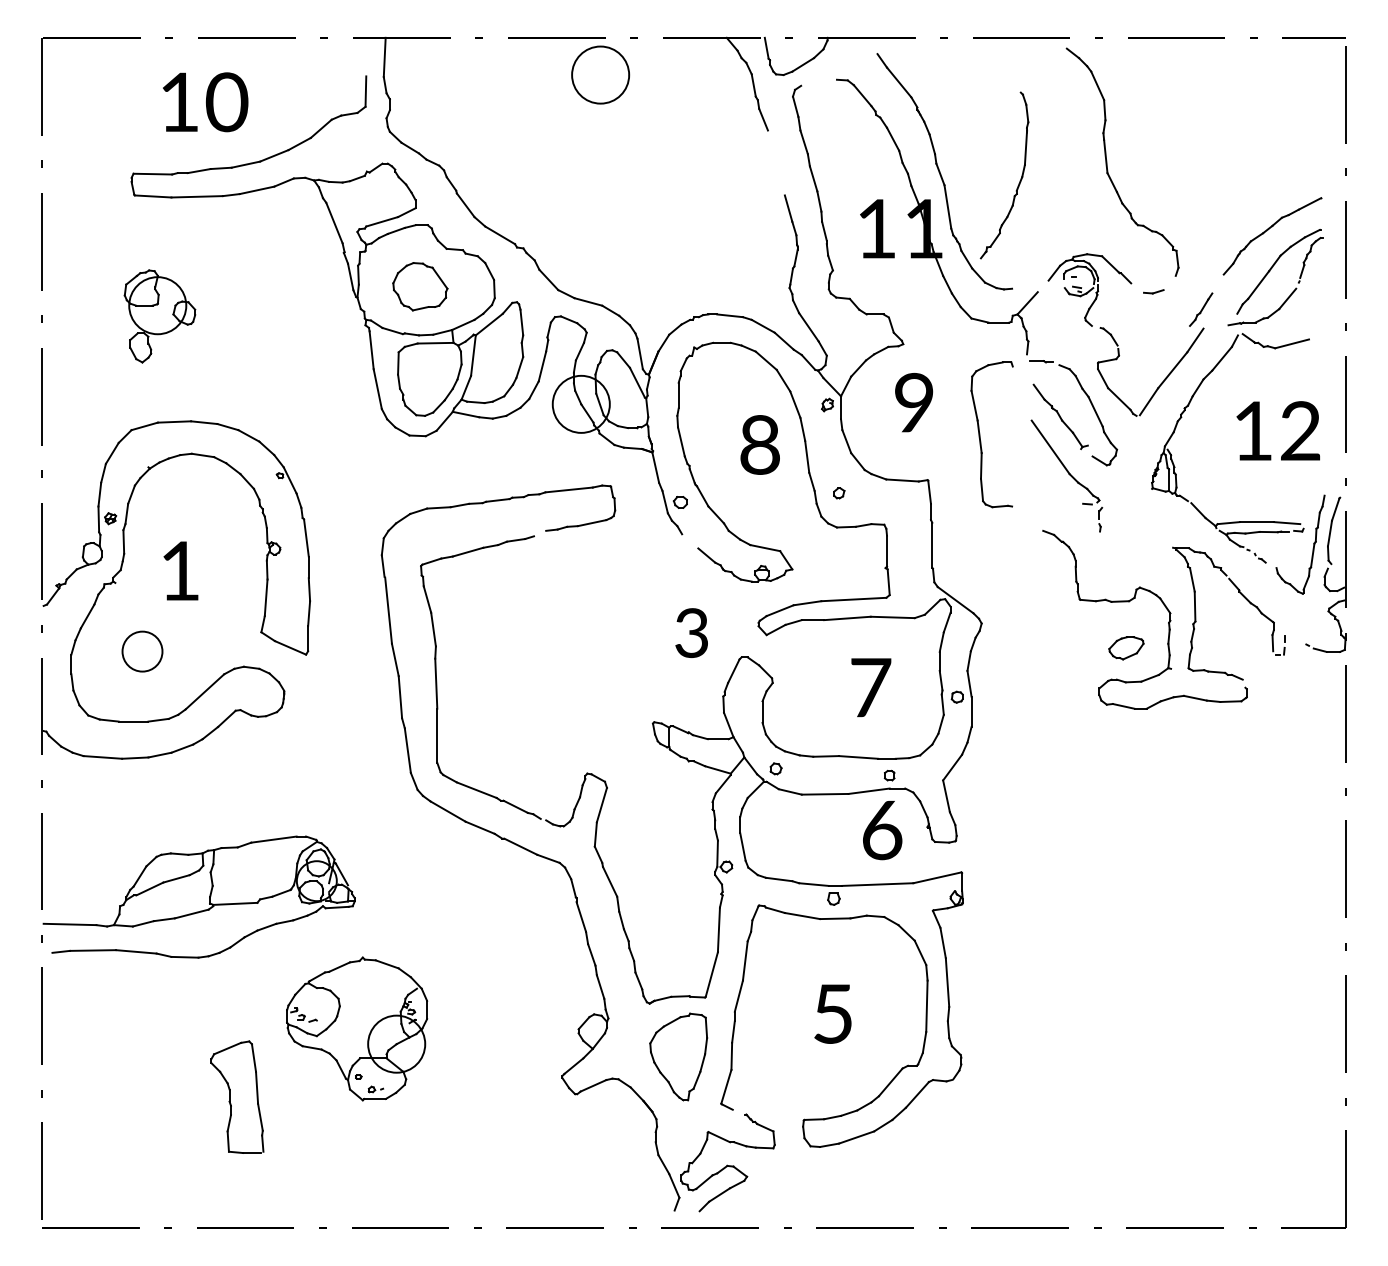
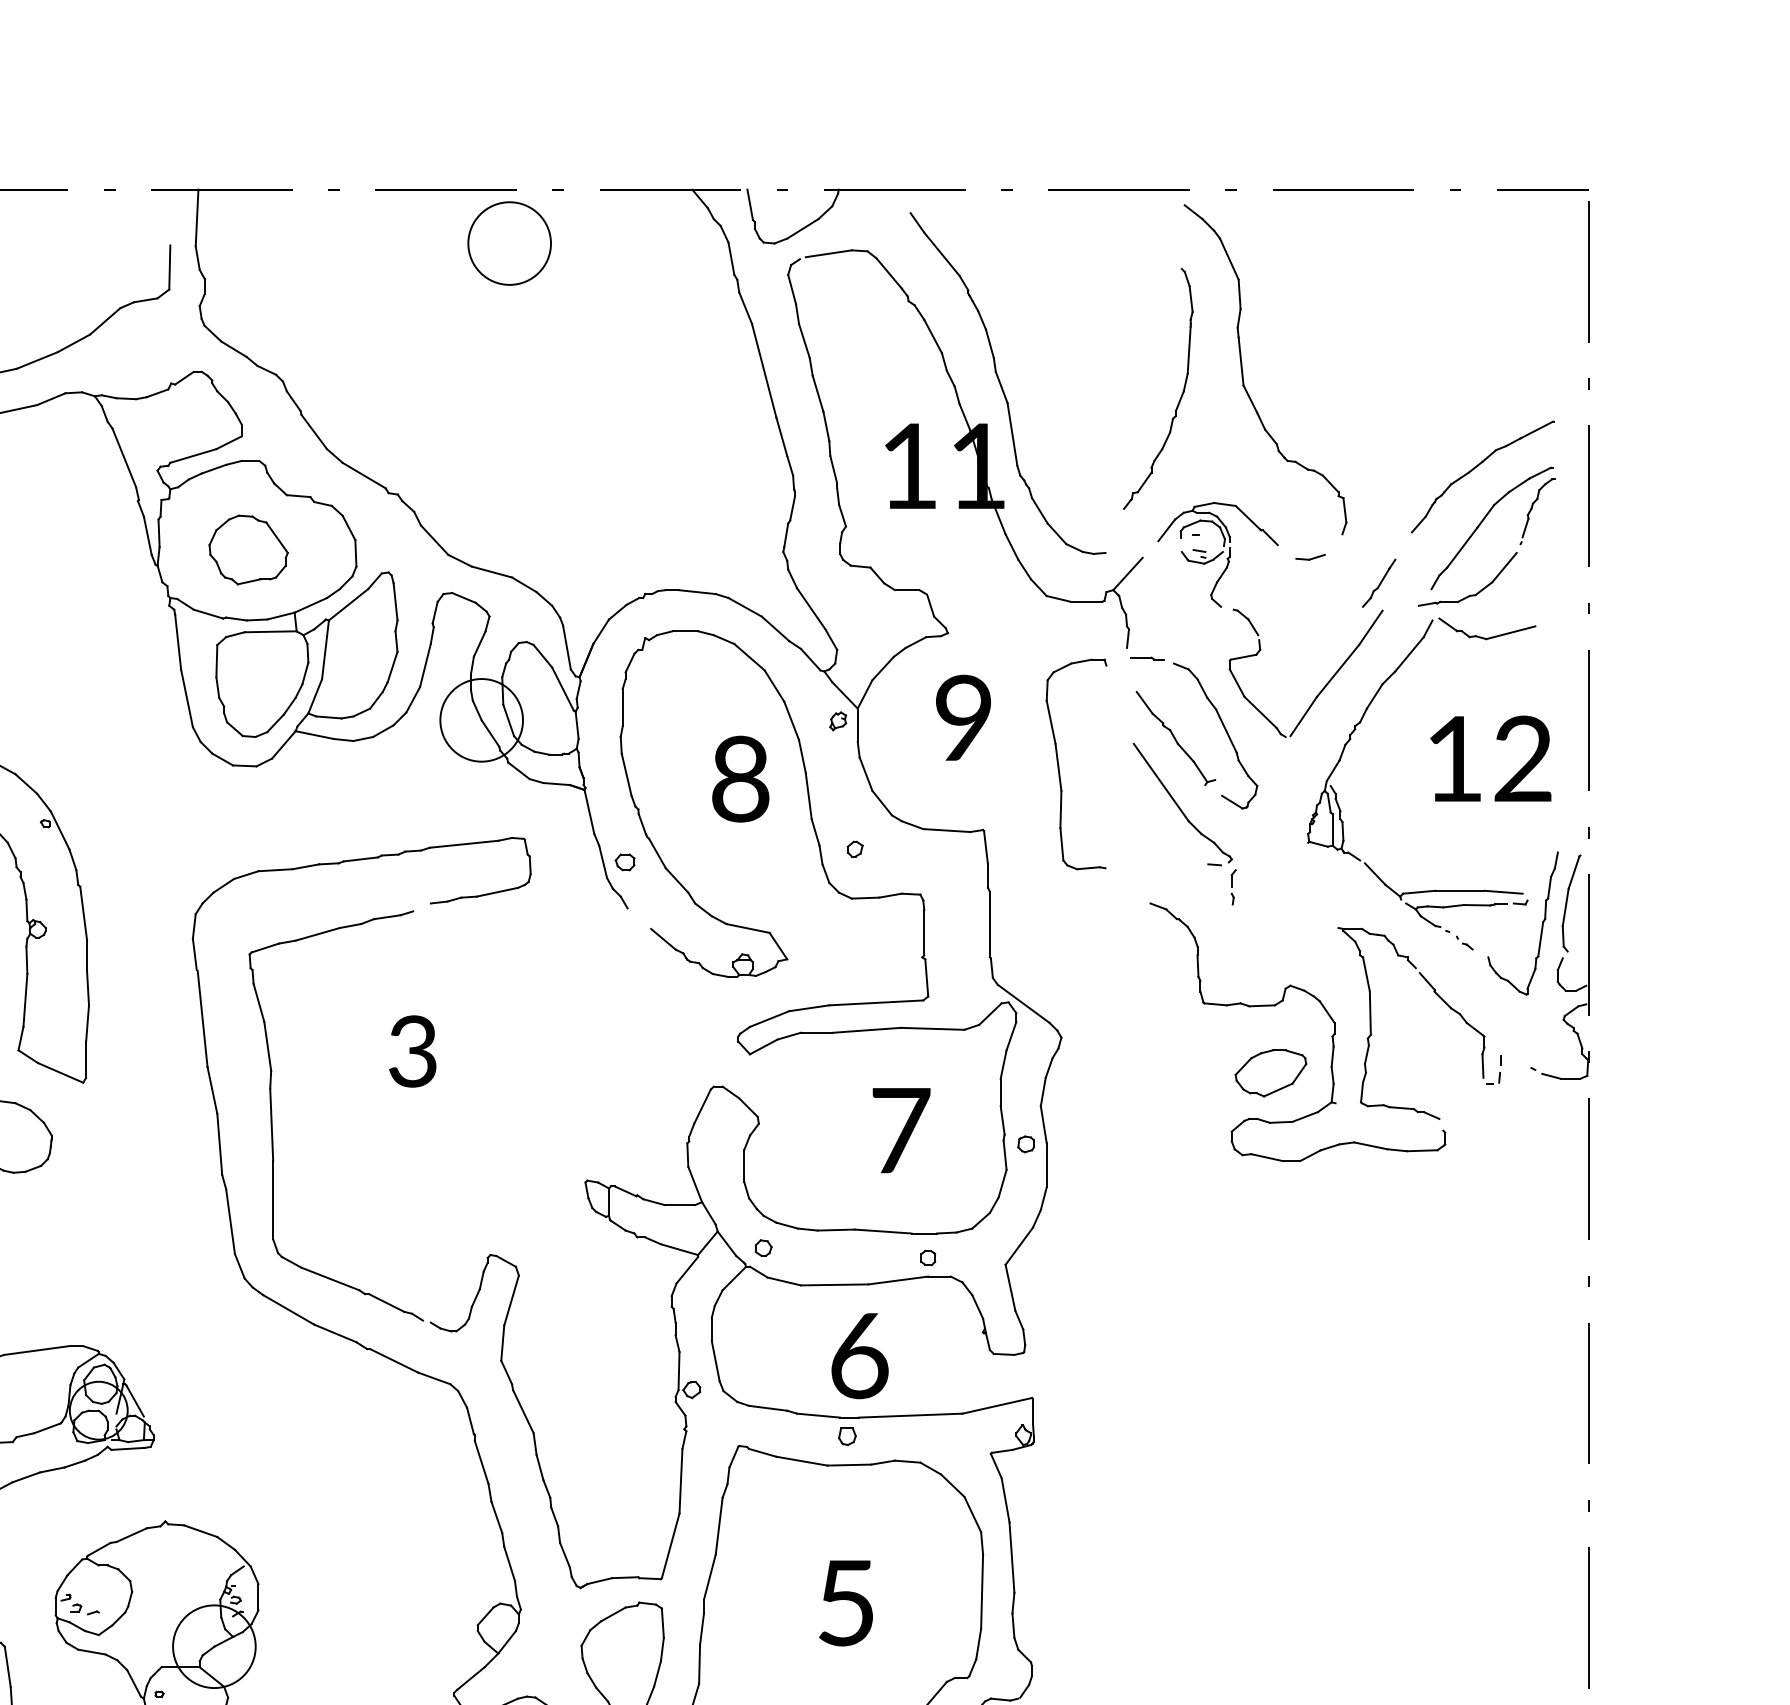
line: (820, 81) -> (828, 252), added
line: (775, 162) -> (762, 370), added
part: (1019, 180) -> (1179, 396), moved
text: (691, 632) -> (412, 1050), moved
part: (1126, 648) -> (1271, 1073), size x1.43
text: (882, 830) -> (859, 1356), moved

